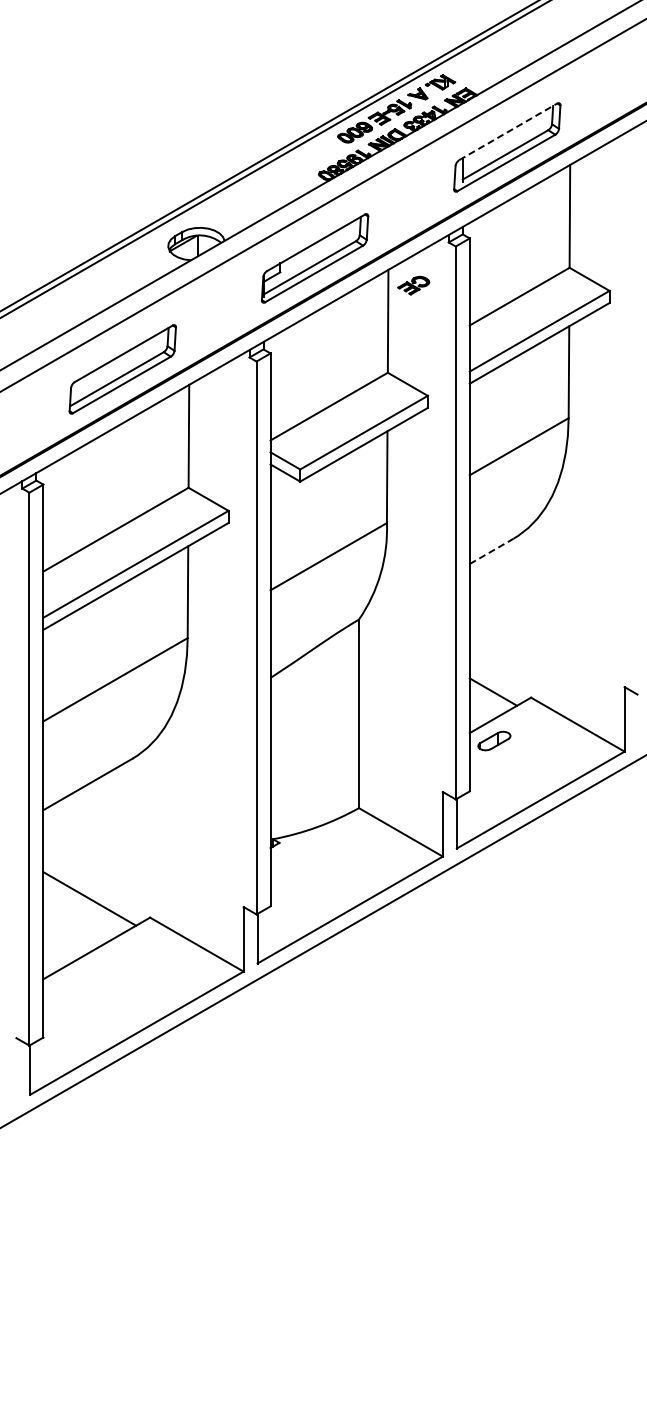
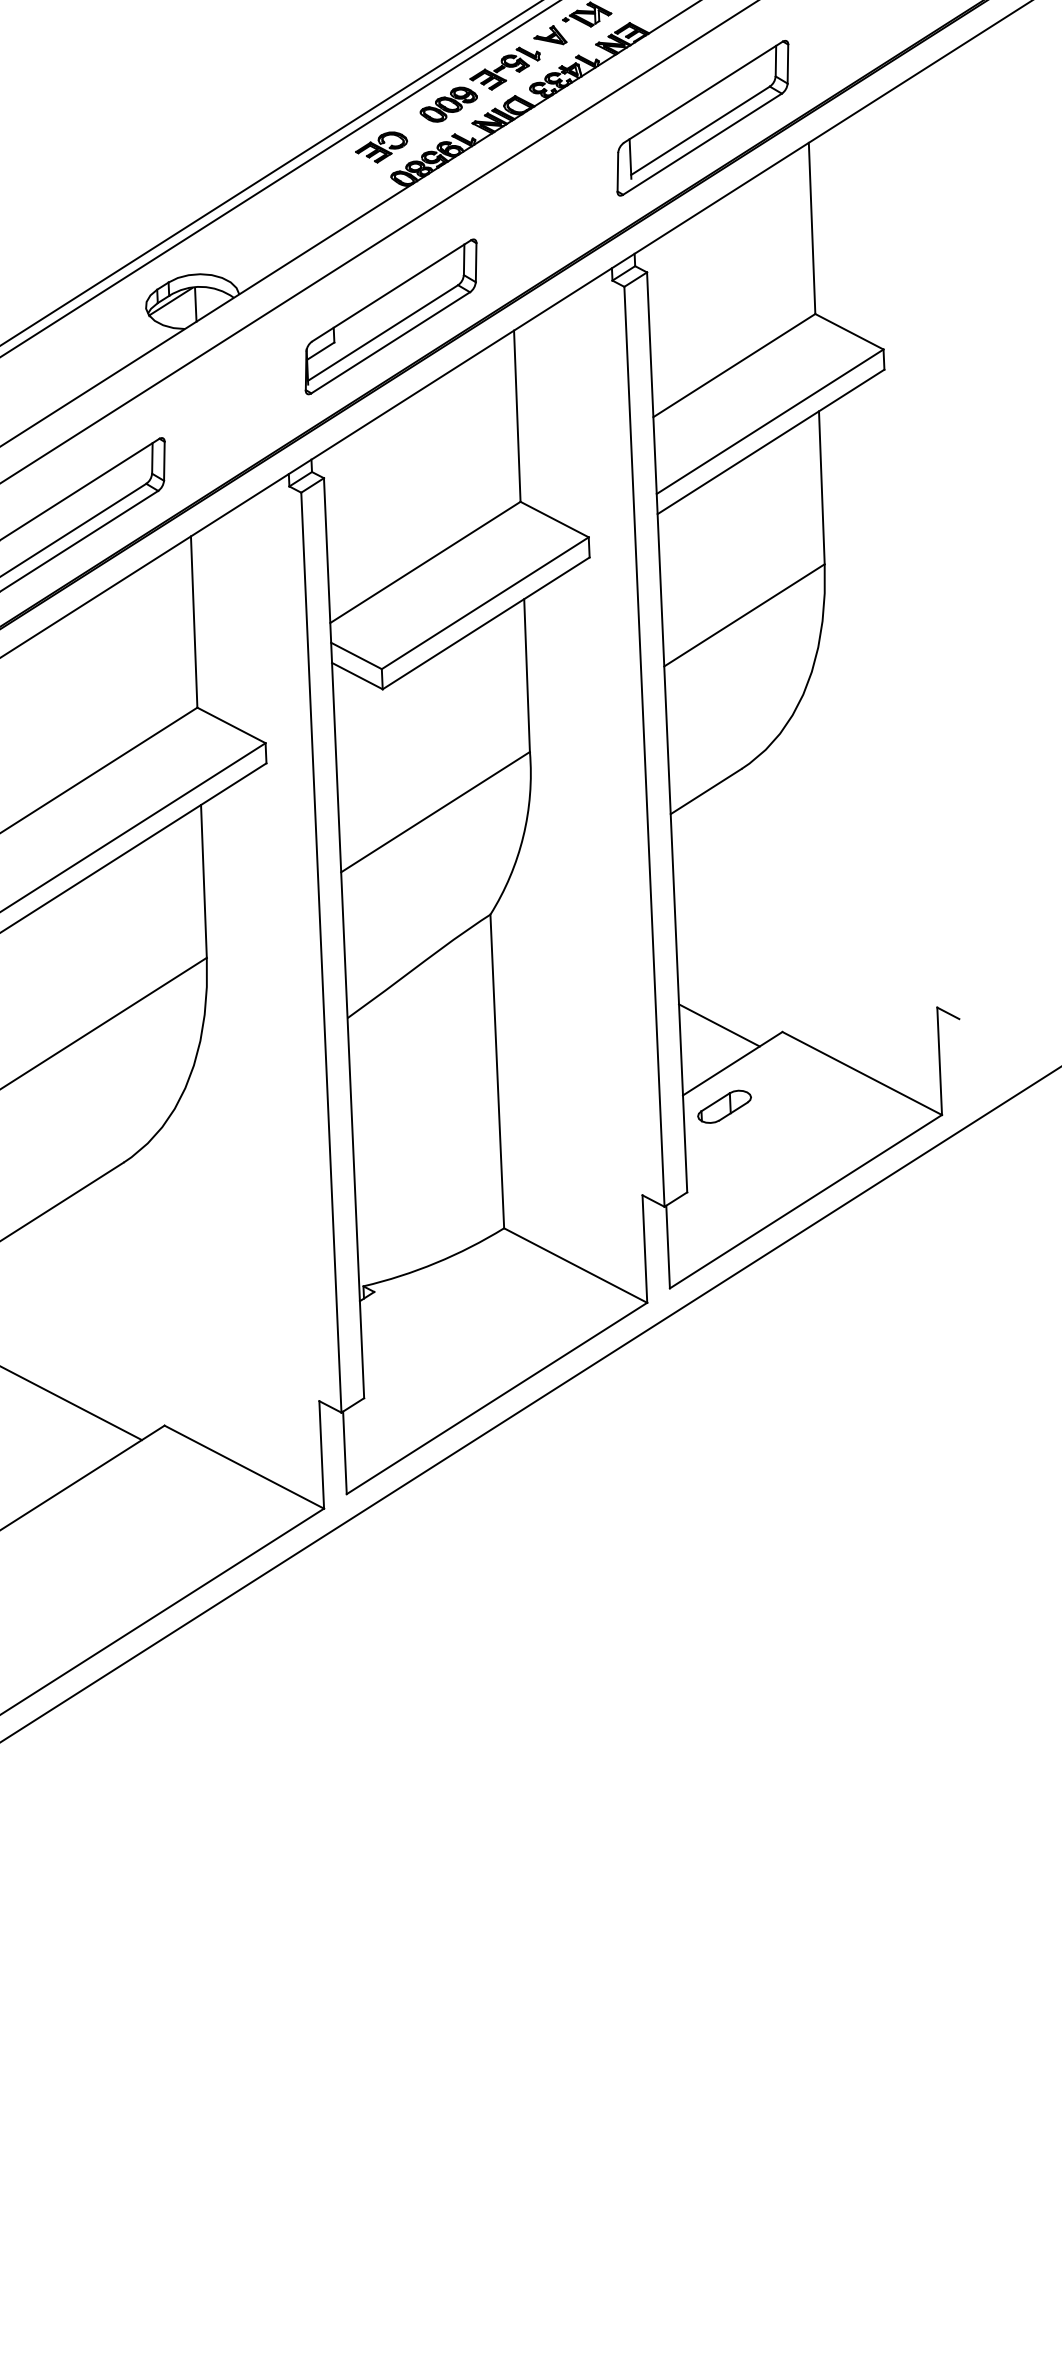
line: (508, 131) -> (703, 91), dashed -> solid
part: (413, 285) -> (381, 147), moved
line: (492, 551) -> (707, 791), dashed -> solid

